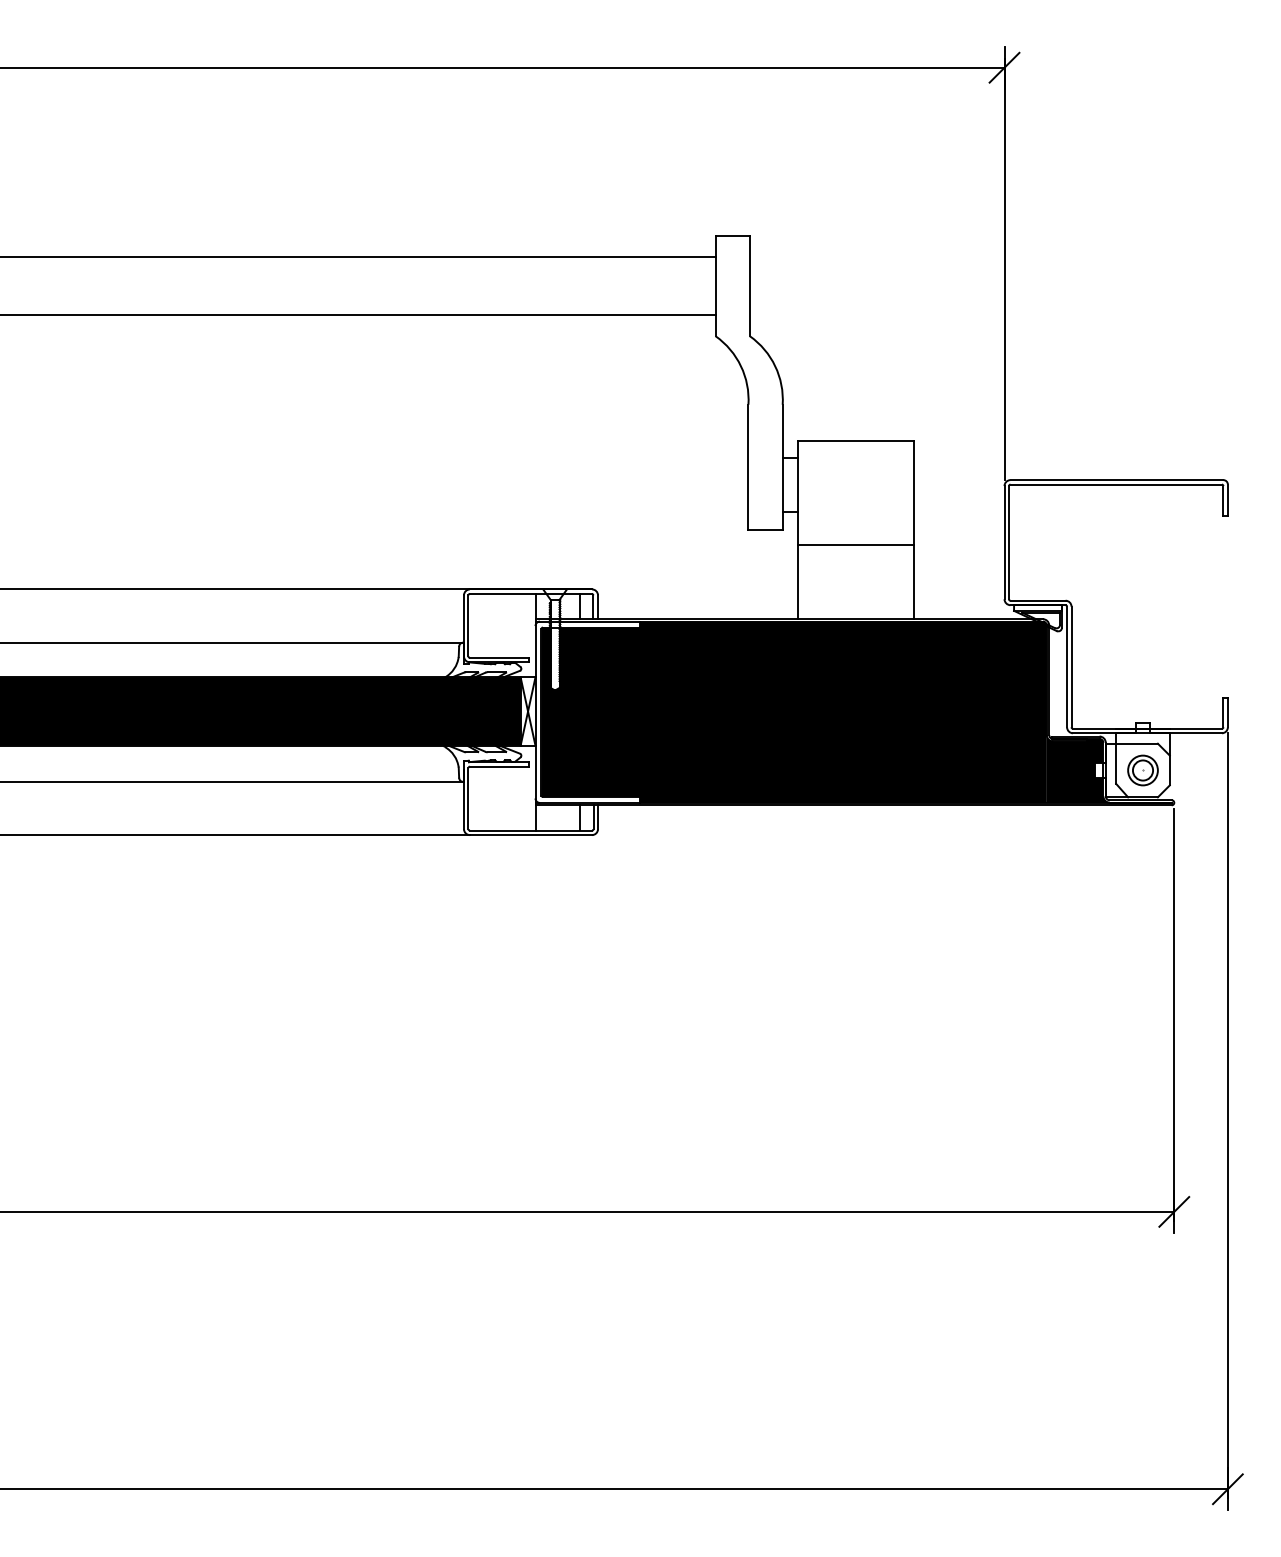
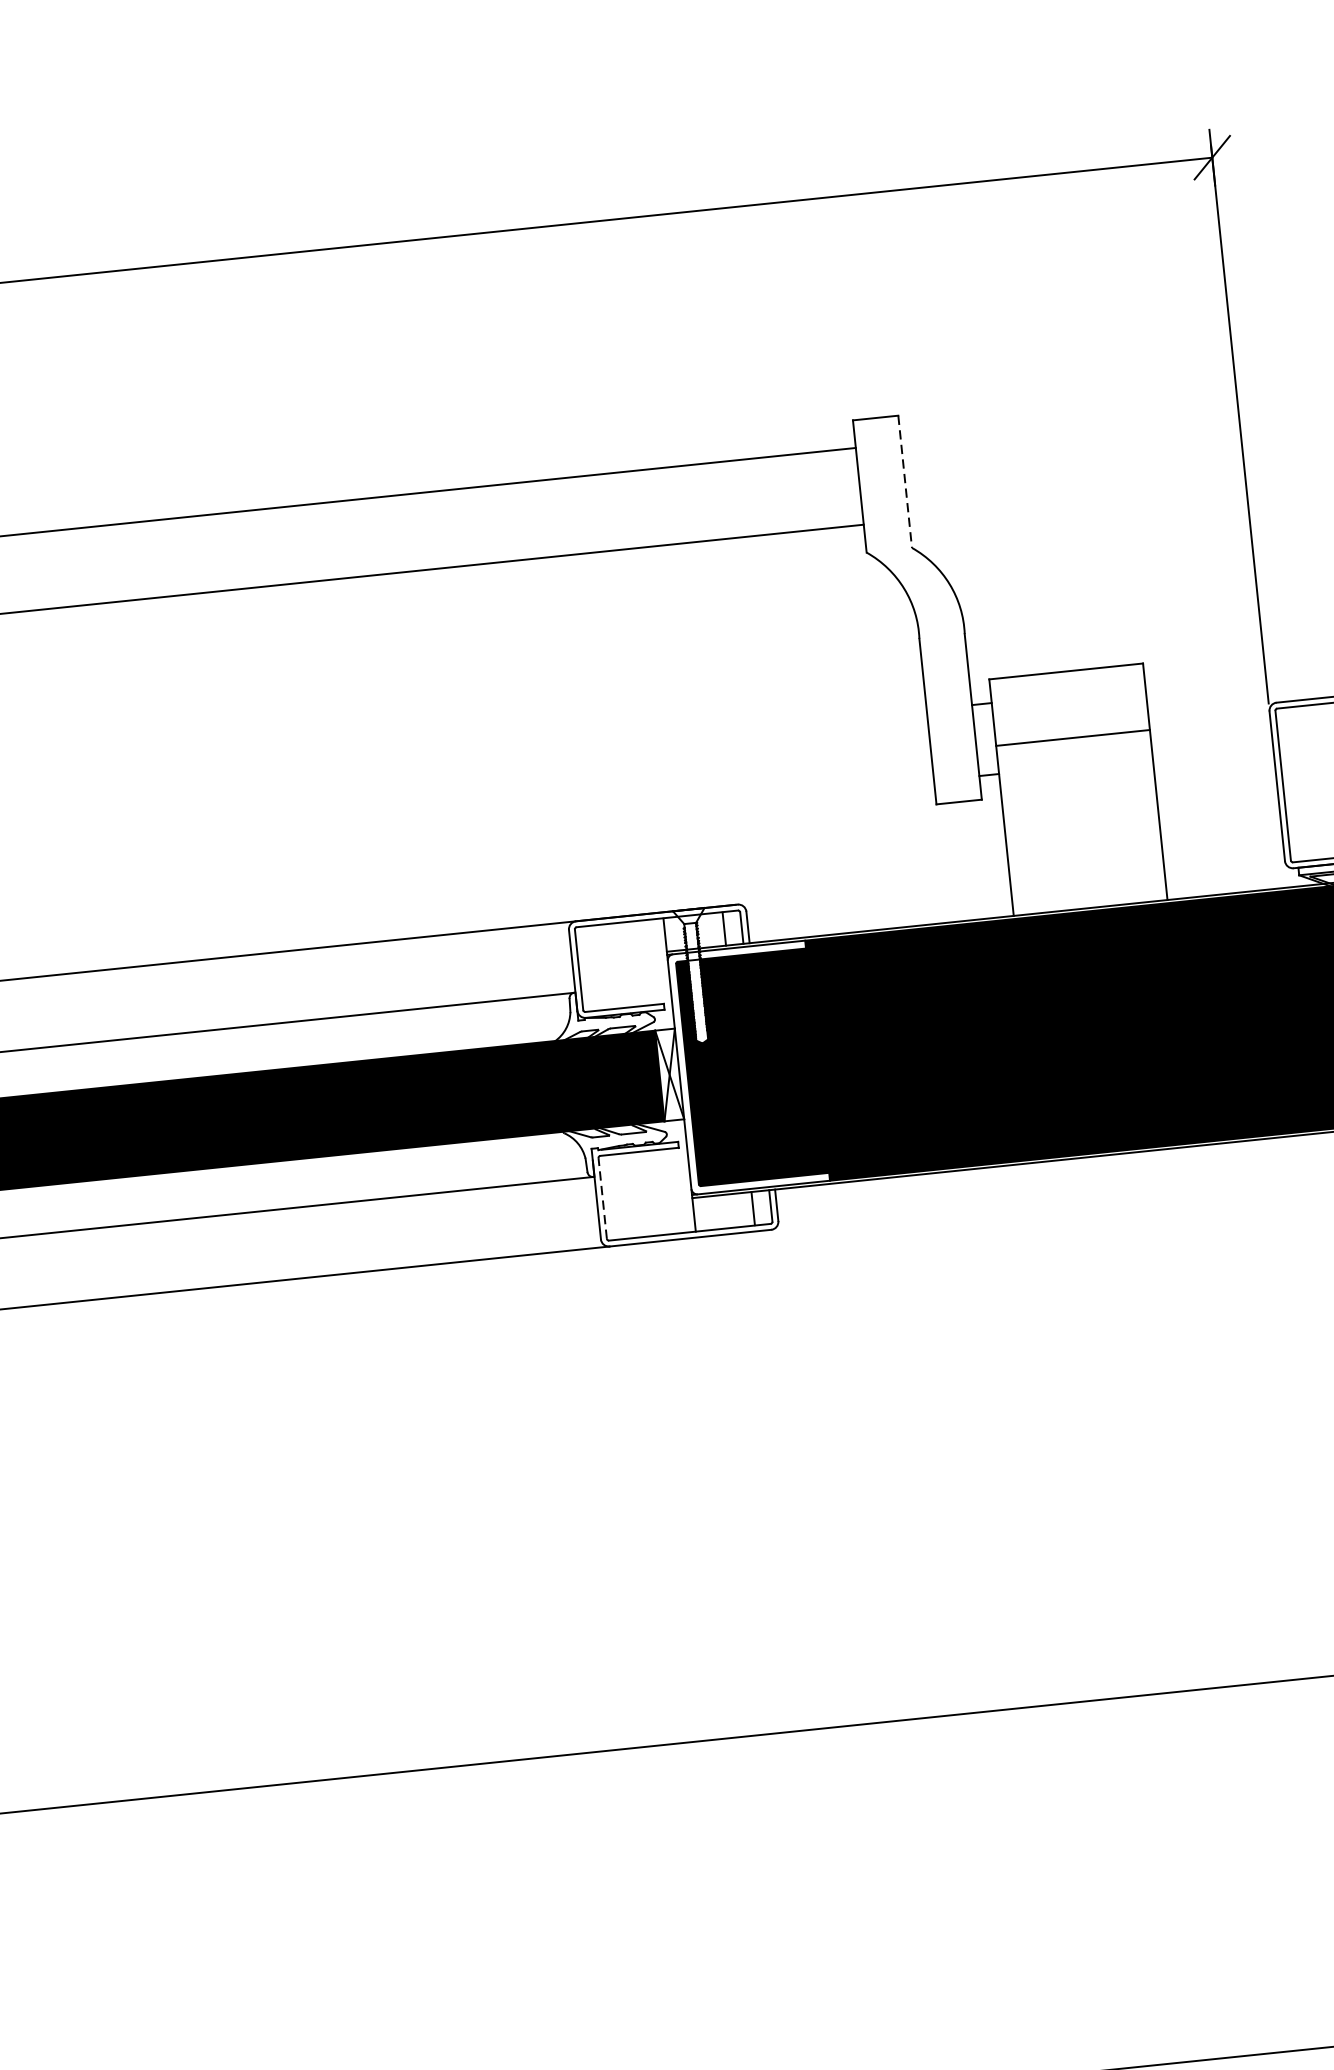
line: (749, 286) -> (904, 482), solid -> dashed
line: (855, 544) -> (1072, 737), moved
line: (468, 798) -> (602, 1198), solid -> dashed

